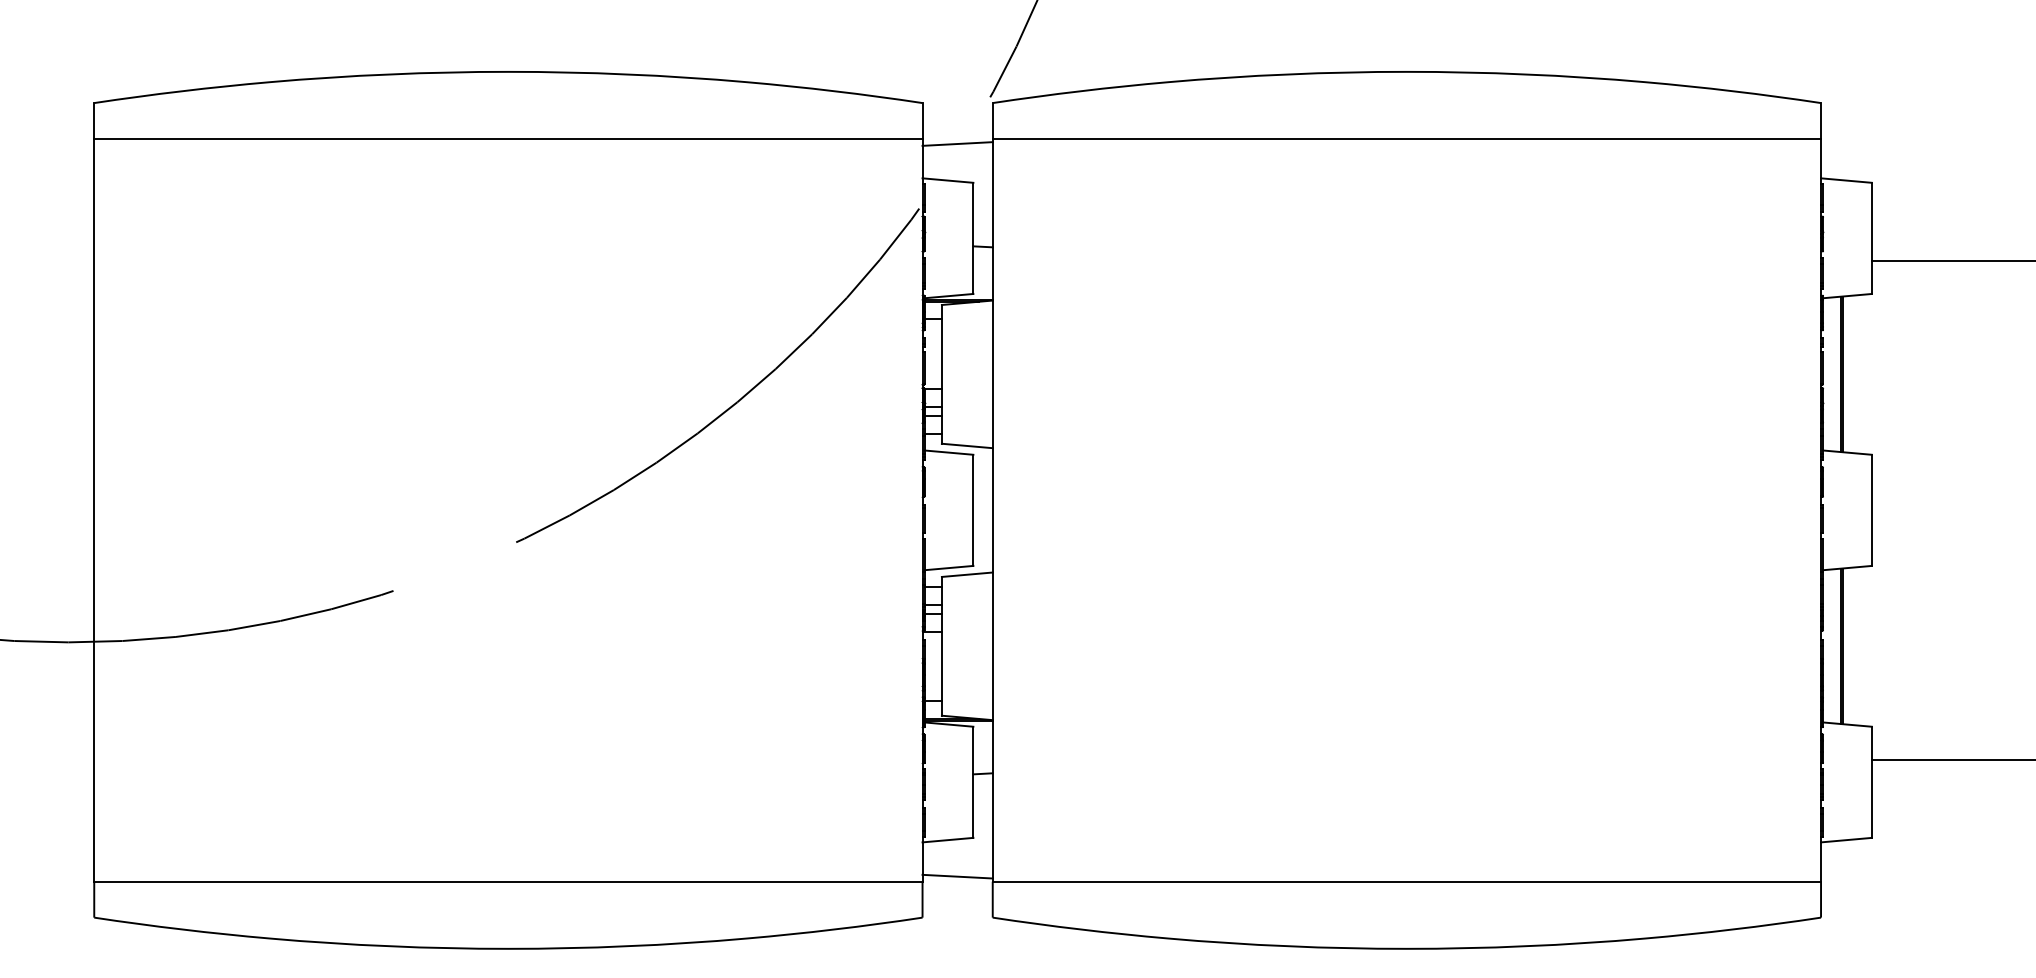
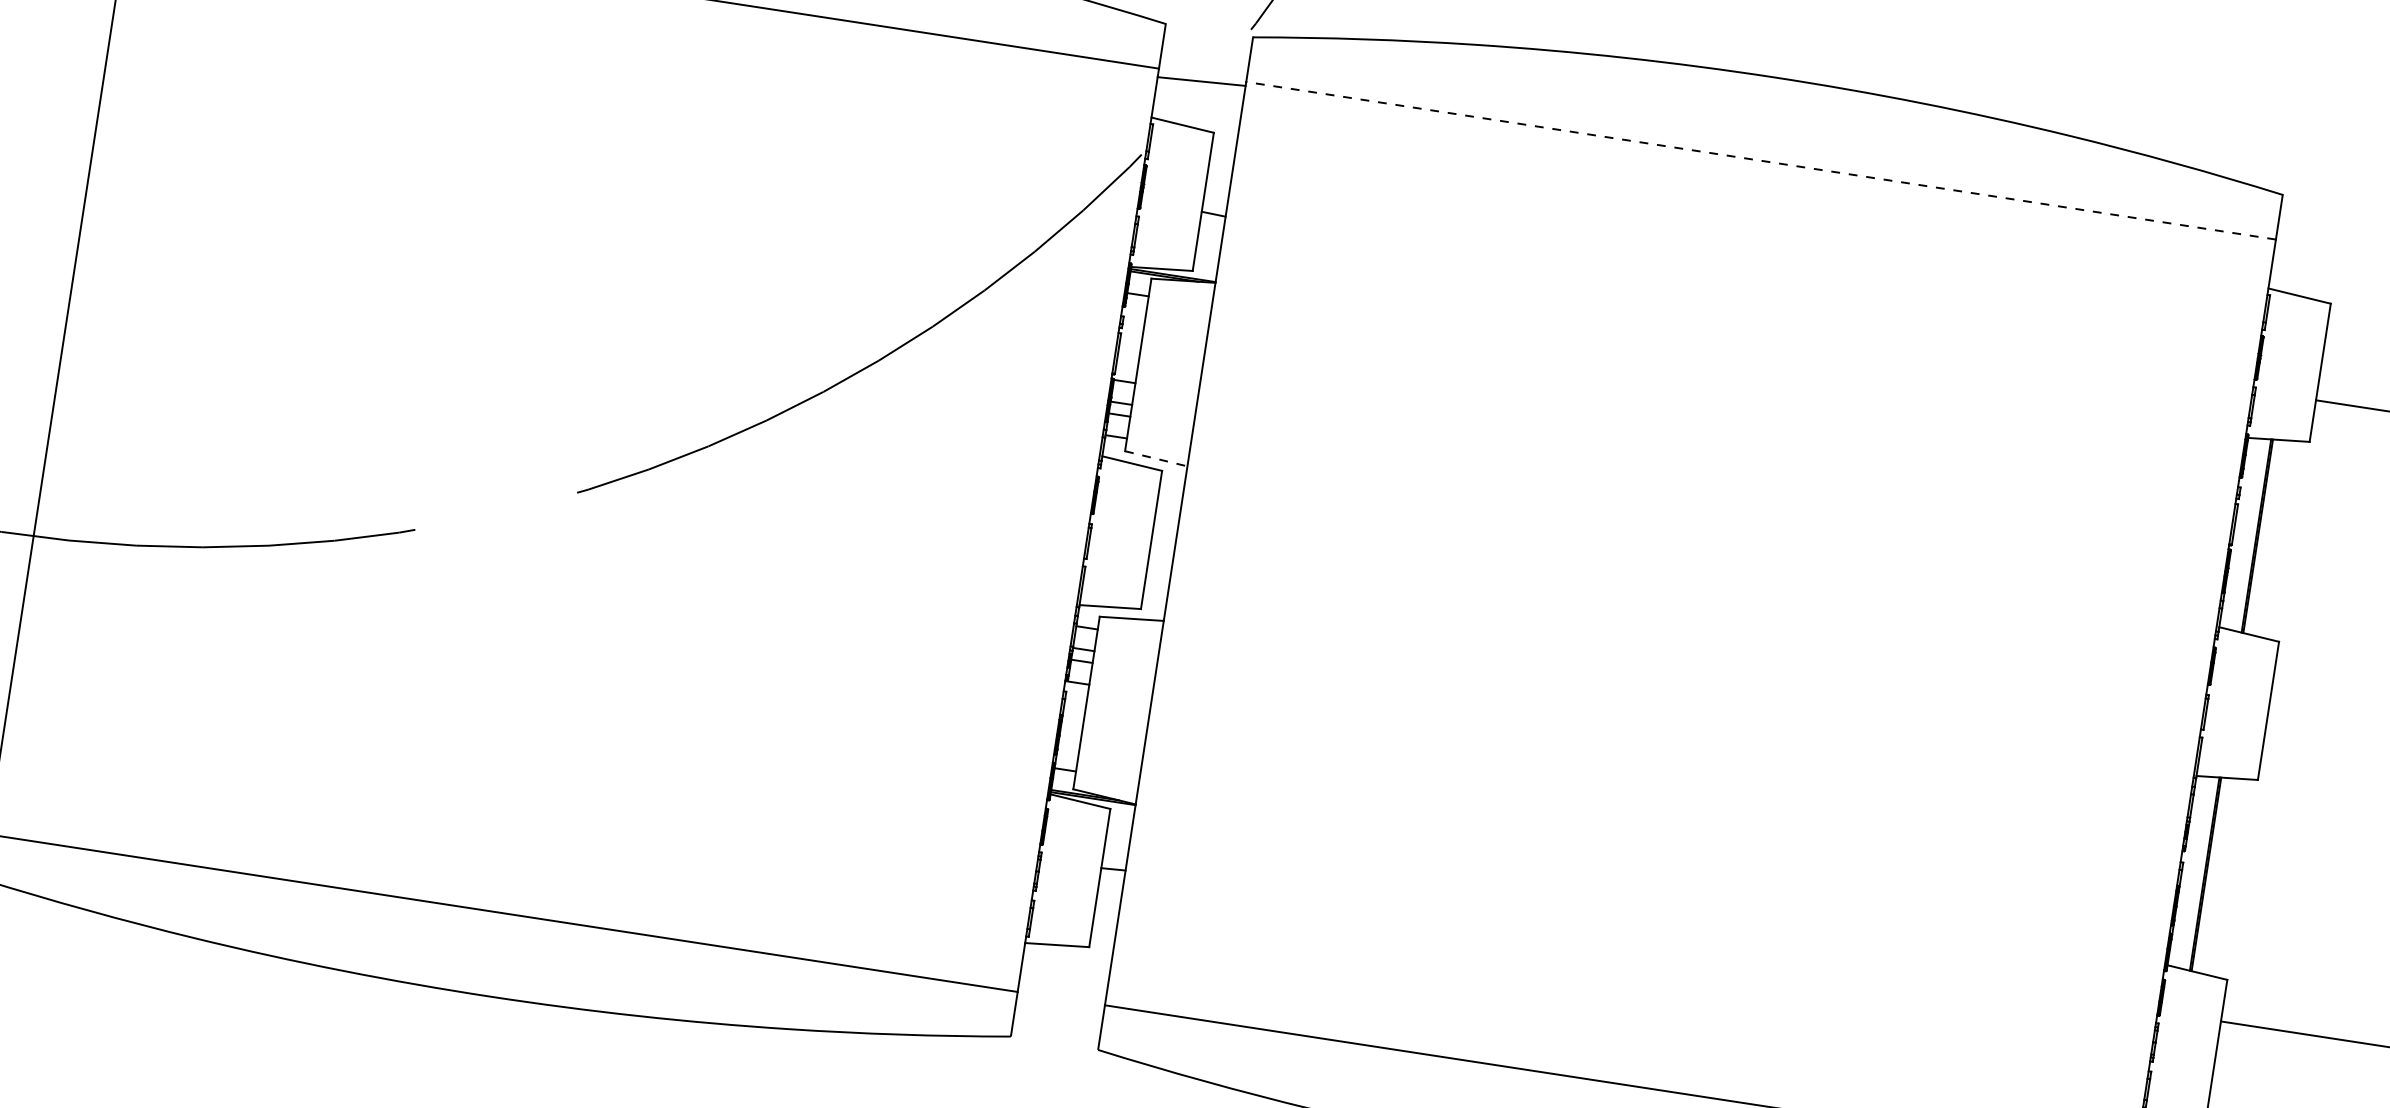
line: (1406, 138) -> (1760, 160), solid -> dashed
line: (967, 445) -> (1156, 458), solid -> dashed
line: (957, 876) -> (1062, 992), removed

